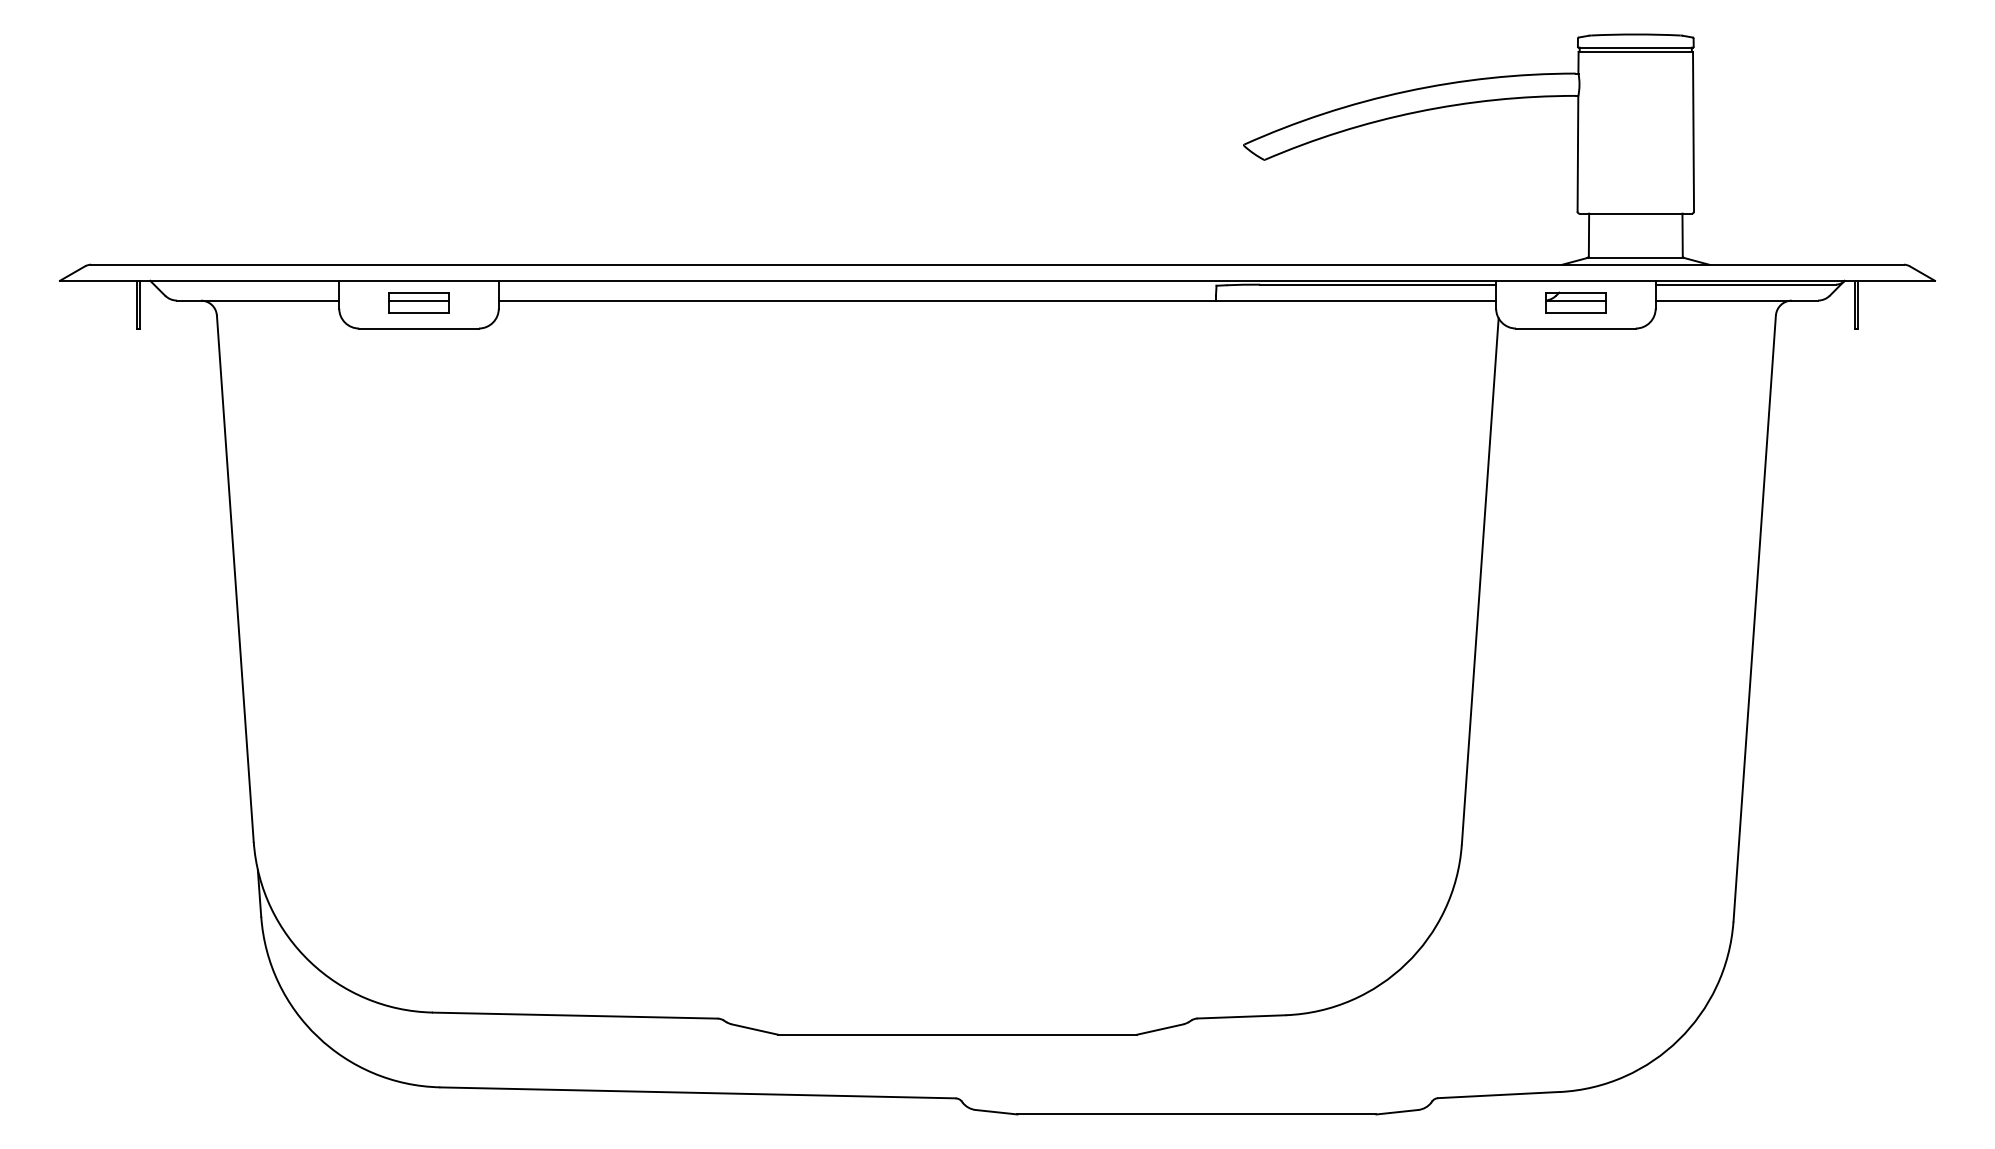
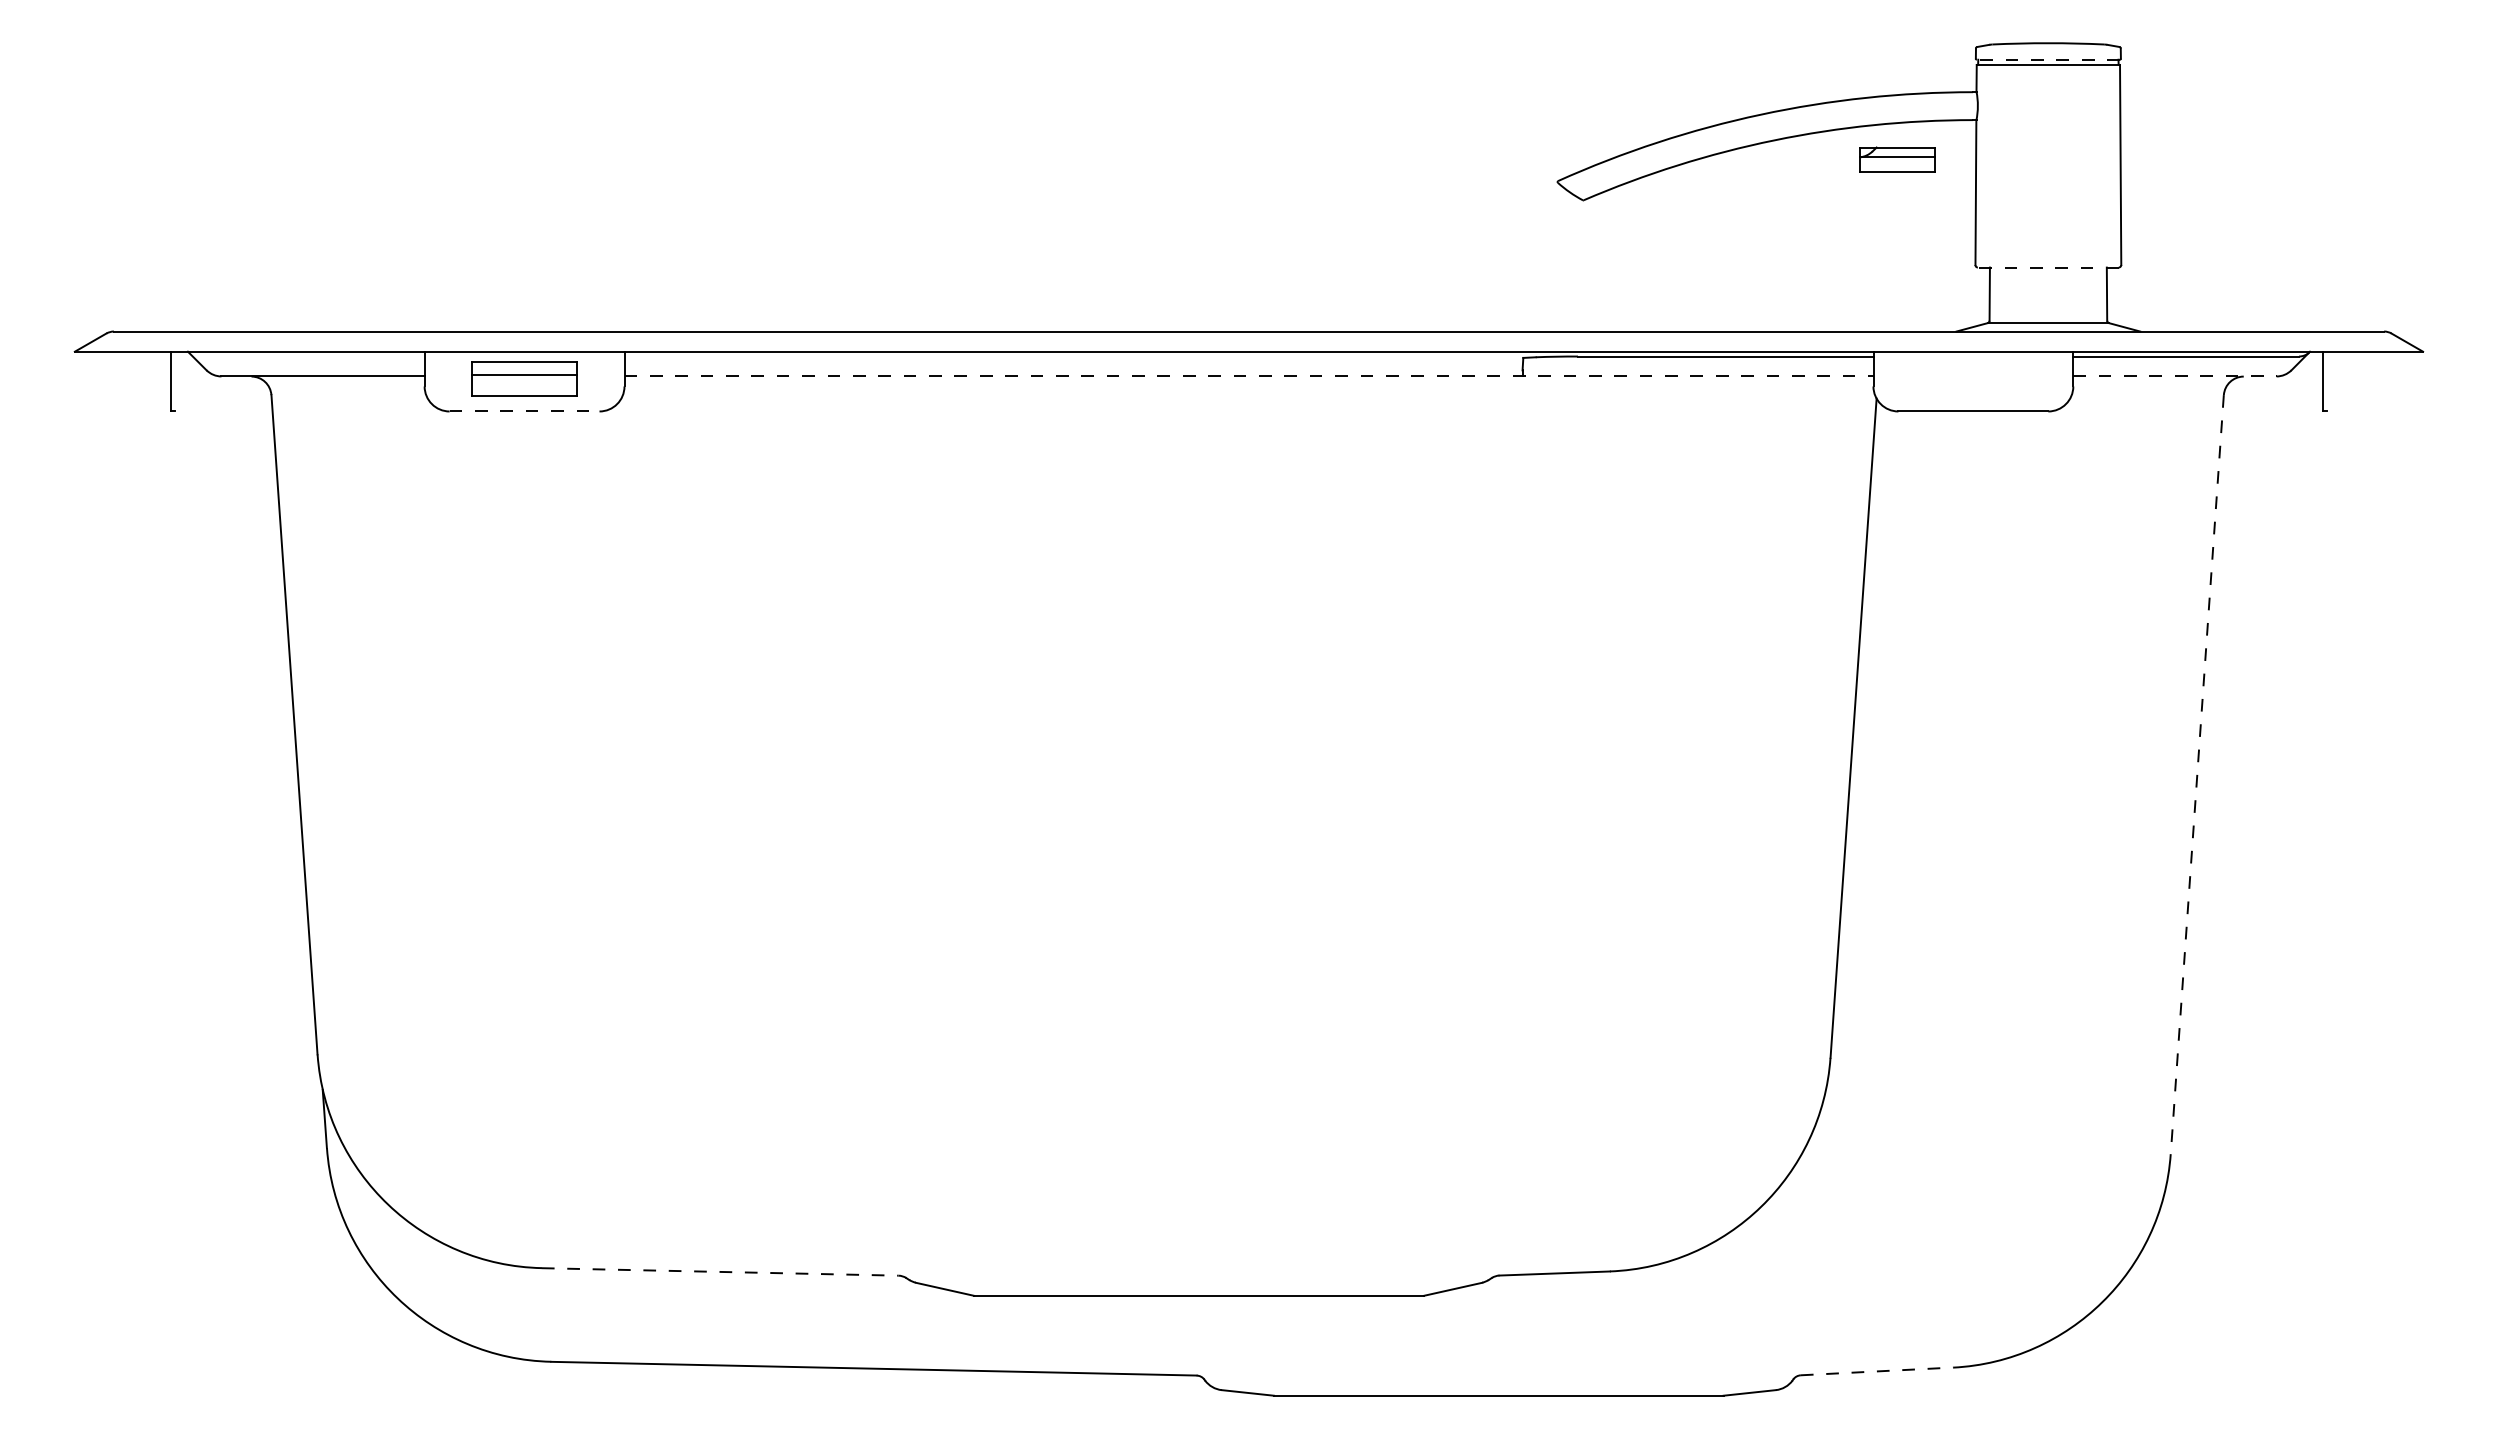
line: (1635, 47) -> (2048, 59), solid -> dashed
line: (1635, 213) -> (2047, 267), solid -> dashed
line: (997, 300) -> (1249, 376), solid -> dashed
line: (1736, 300) -> (2174, 376), solid -> dashed
part: (418, 302) -> (524, 378), size x1.4
part: (1576, 302) -> (1897, 159), moved
line: (139, 304) -> (174, 381), removed
line: (1858, 304) -> (2327, 381), removed
line: (418, 328) -> (524, 411), solid -> dashed
line: (1754, 619) -> (2197, 775), solid -> dashed
line: (575, 1015) -> (720, 1271), solid -> dashed
line: (1499, 1095) -> (1877, 1371), solid -> dashed

